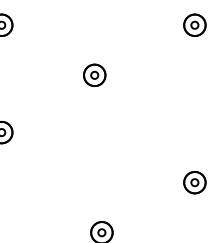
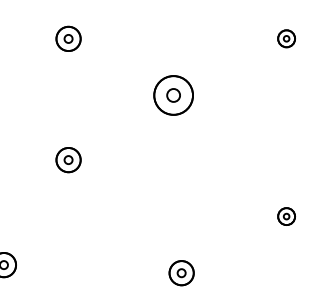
part: (194, 24) -> (286, 38), size x0.7
part: (94, 75) -> (173, 95), size x1.6
part: (194, 182) -> (286, 216), size x0.7

